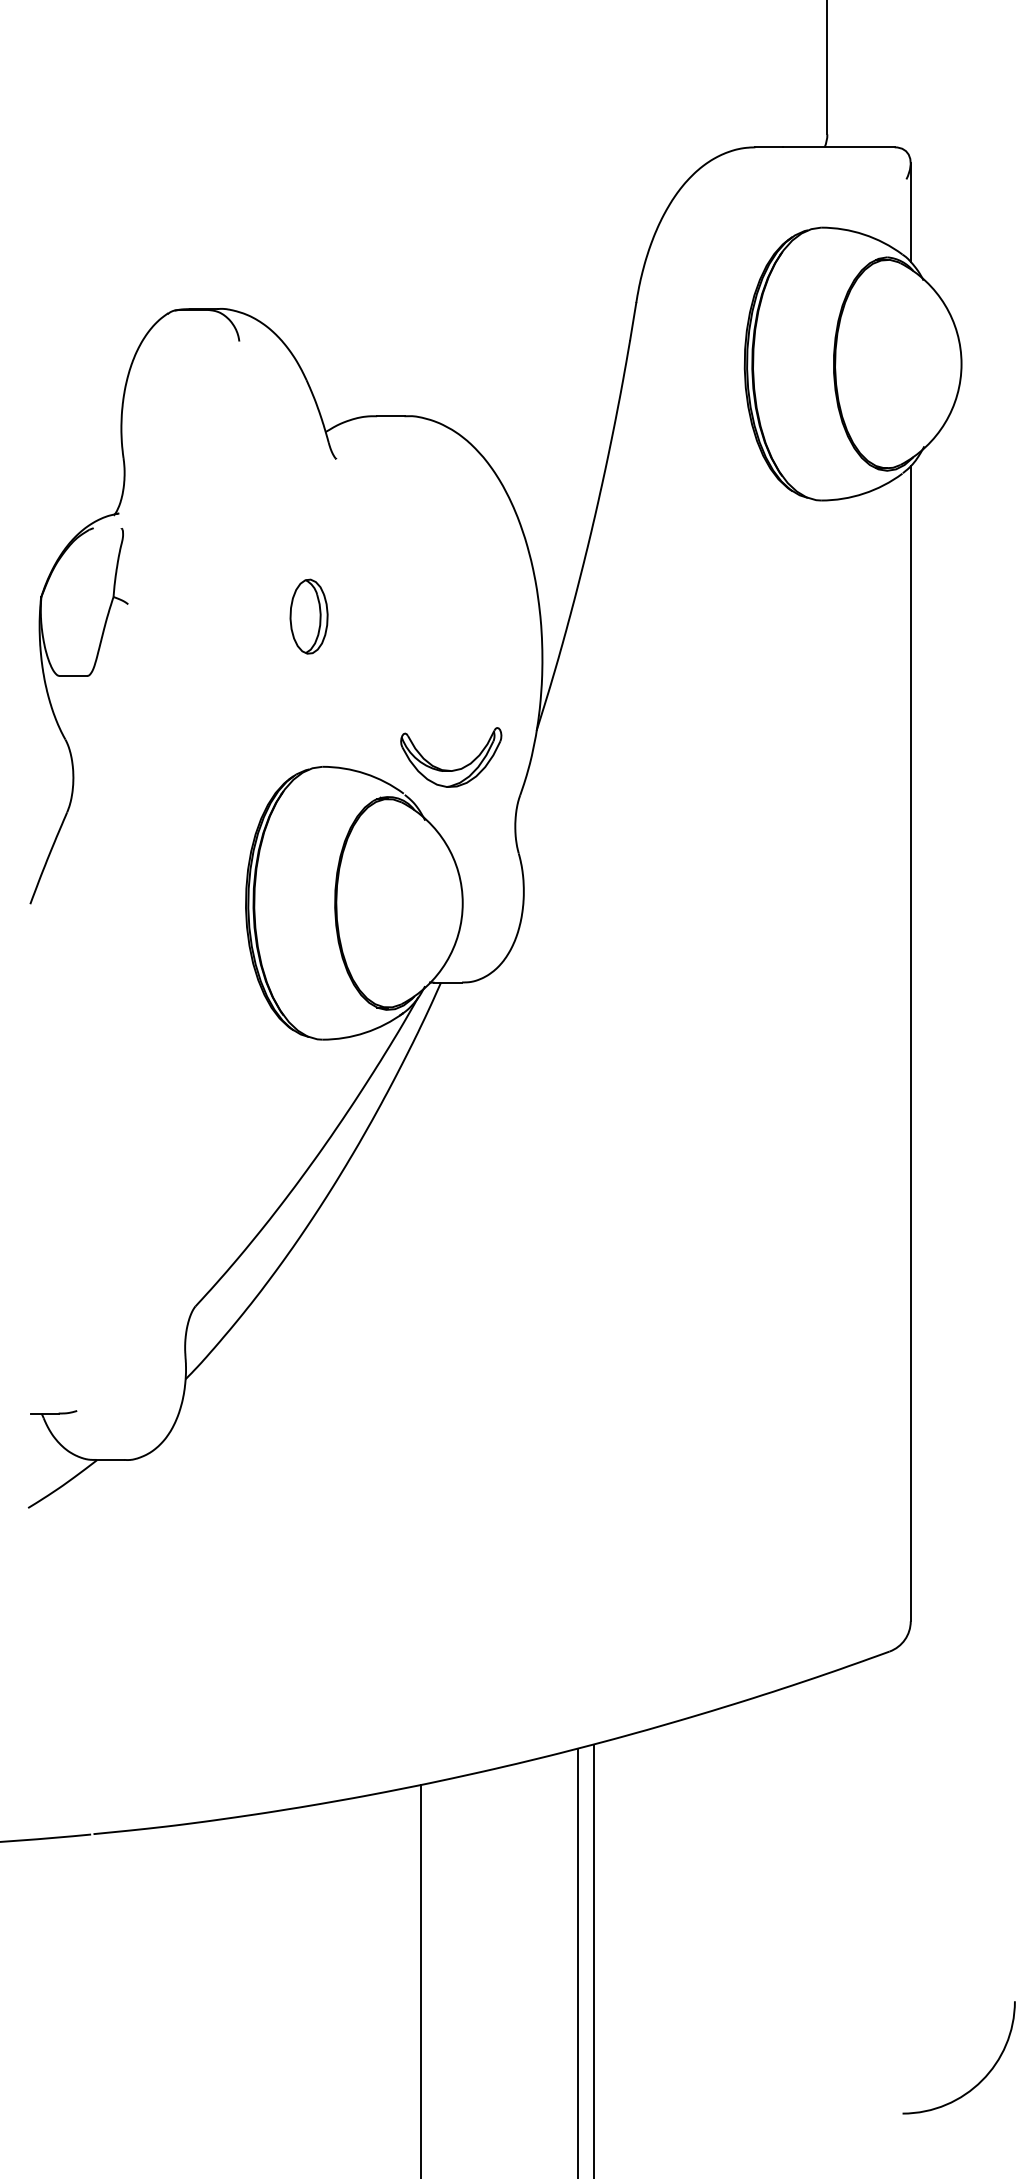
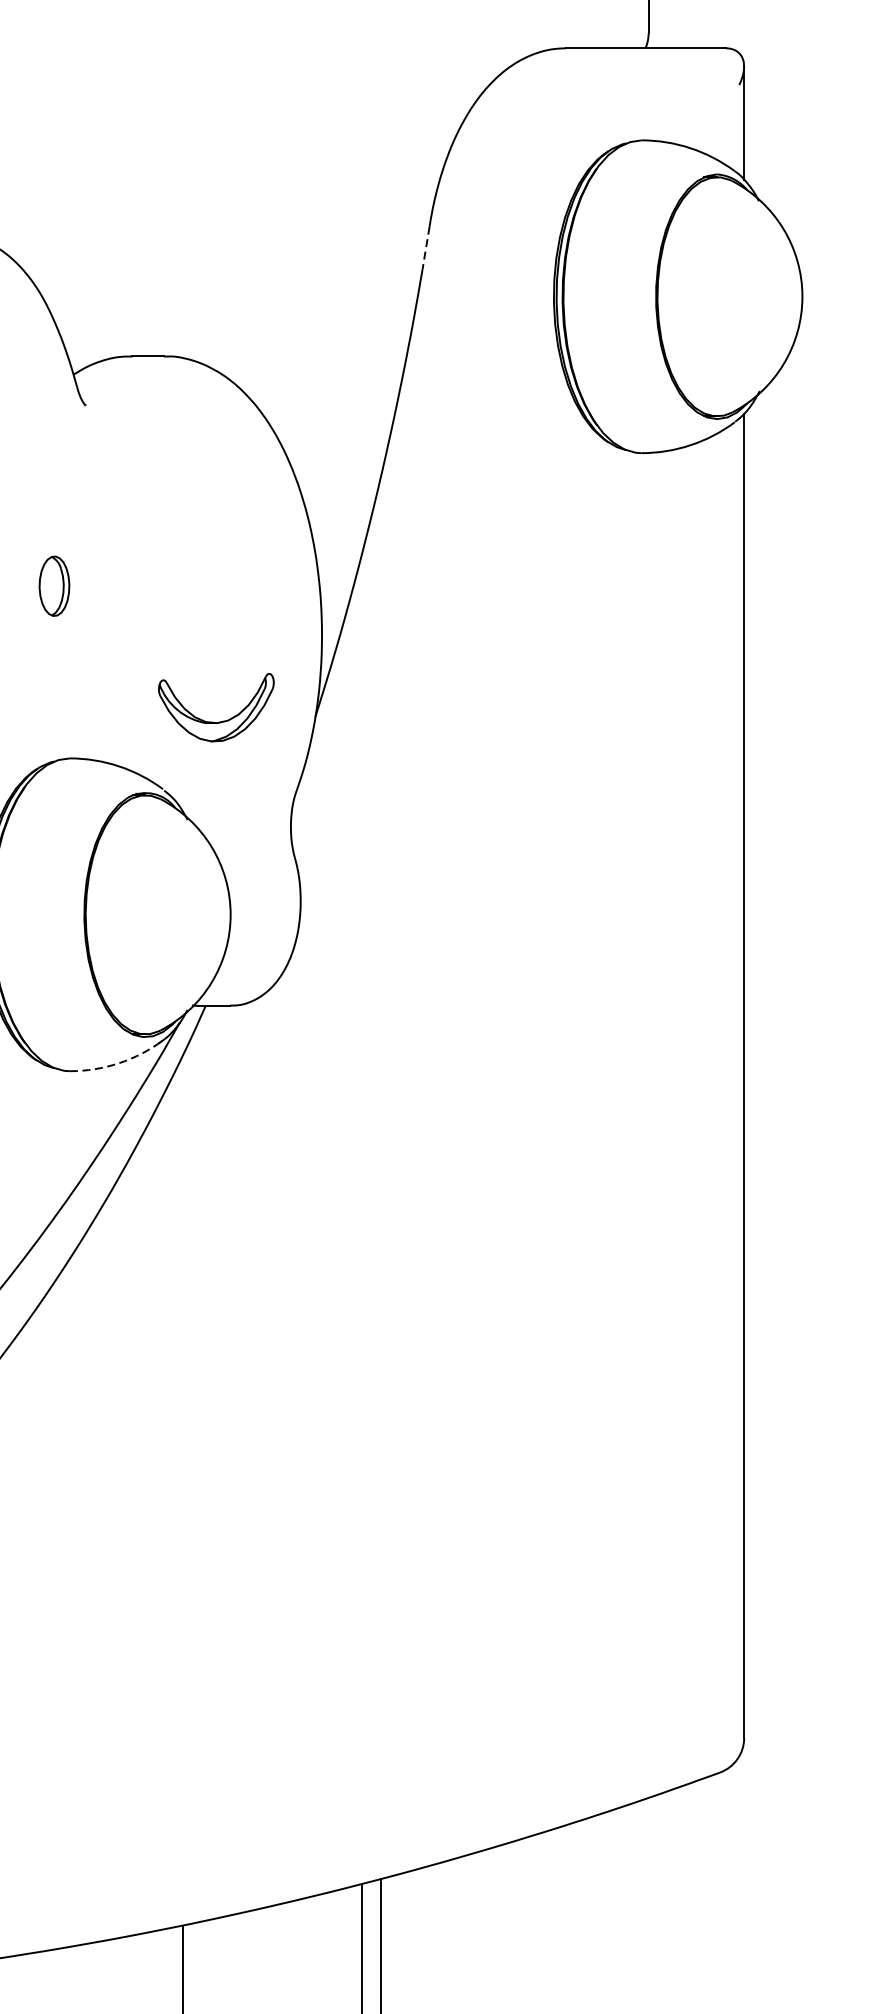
line: (633, 321) -> (426, 247), solid -> dashed
part: (308, 616) -> (53, 586), size x0.7
part: (449, 769) -> (214, 721), moved
arc: (365, 1032) -> (119, 1062), solid -> dashed

